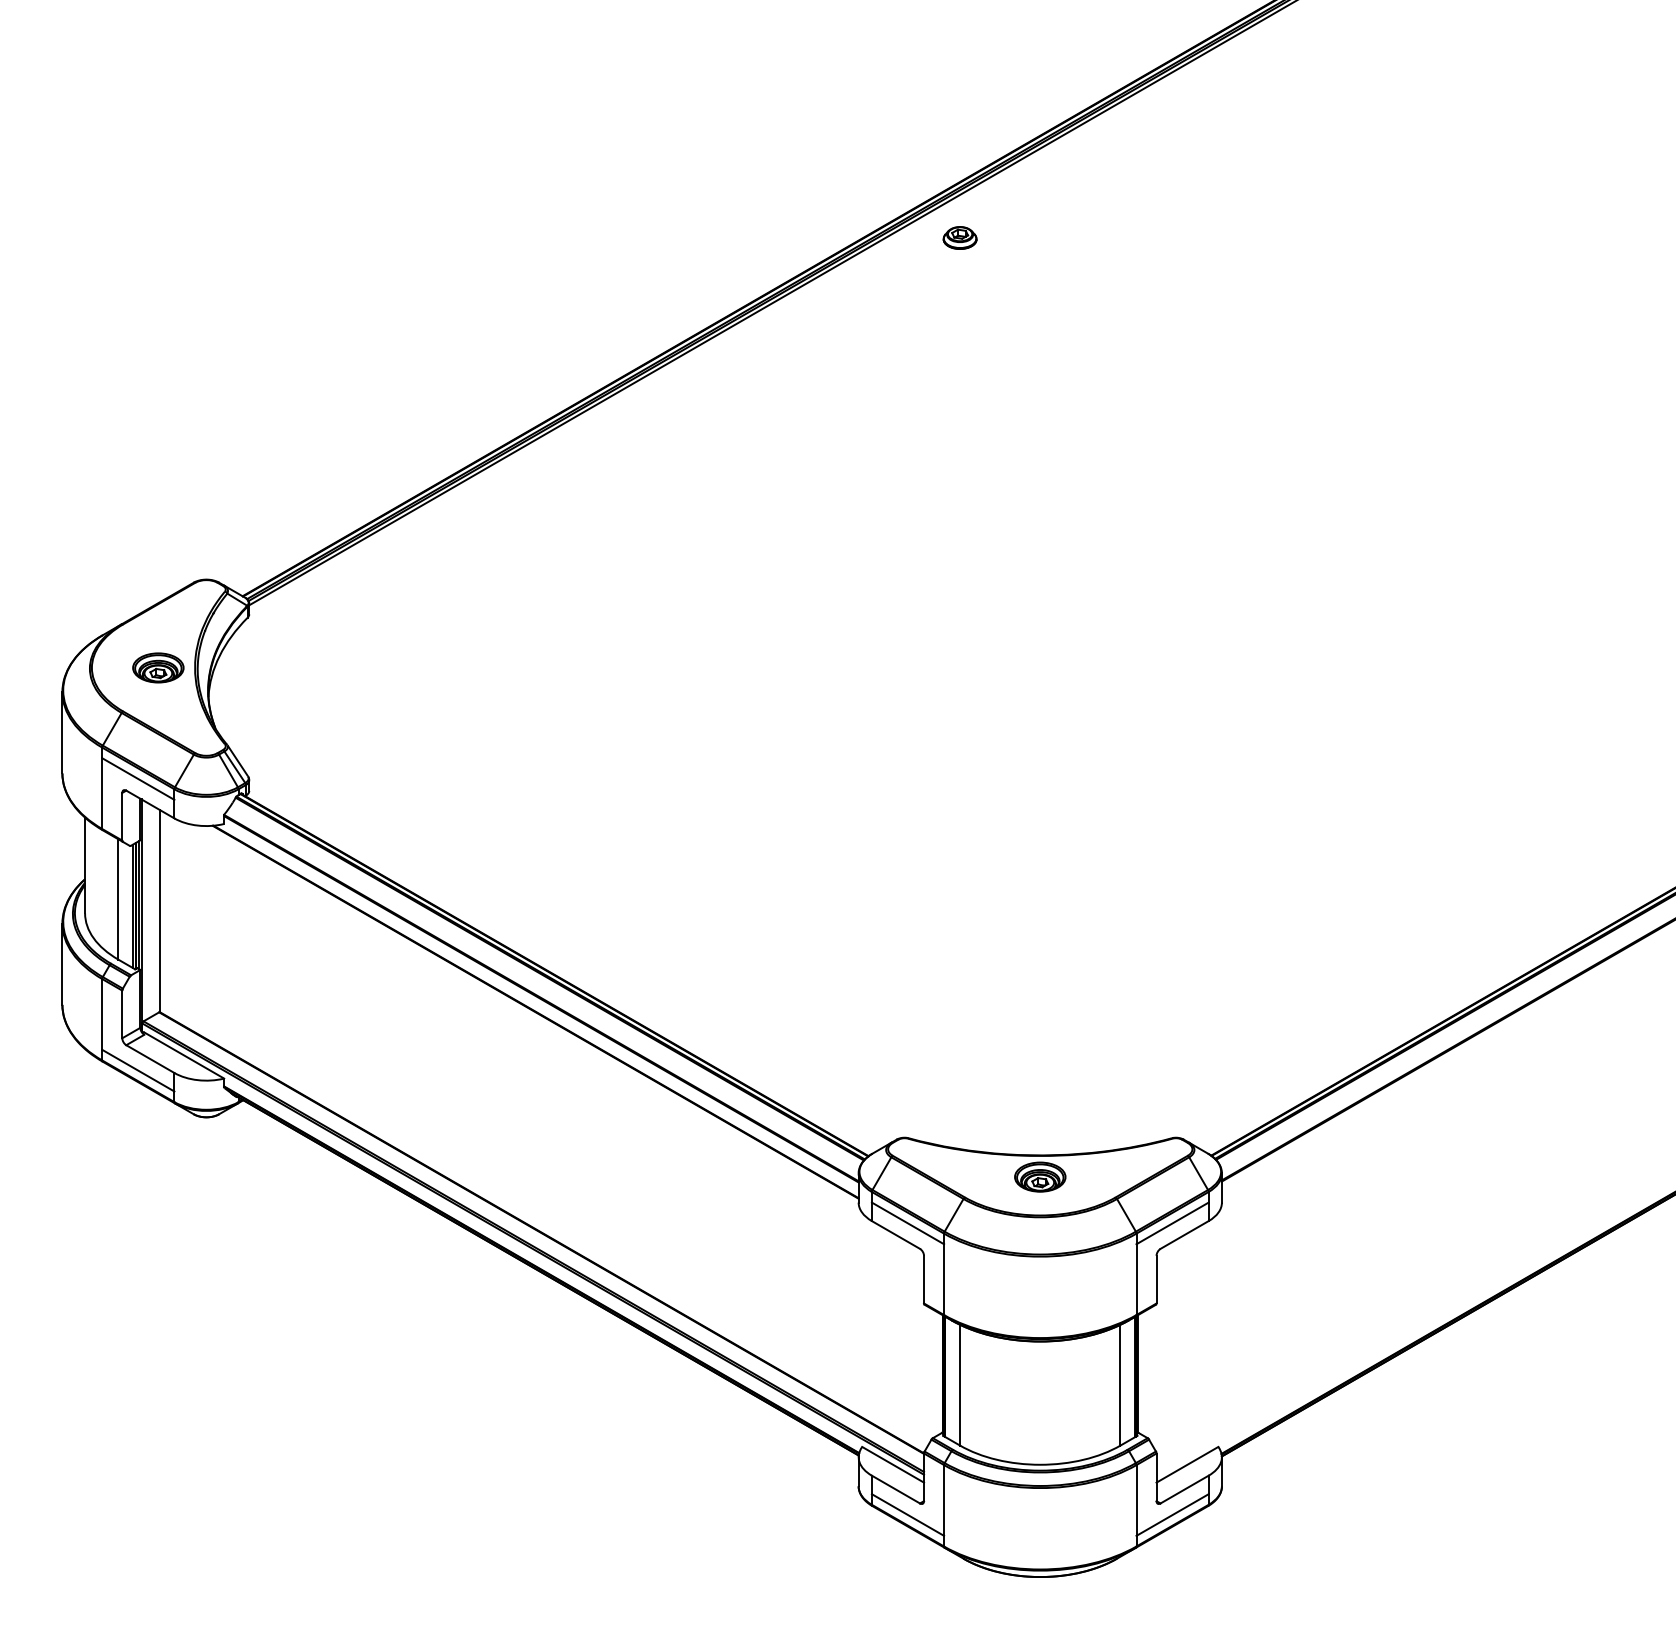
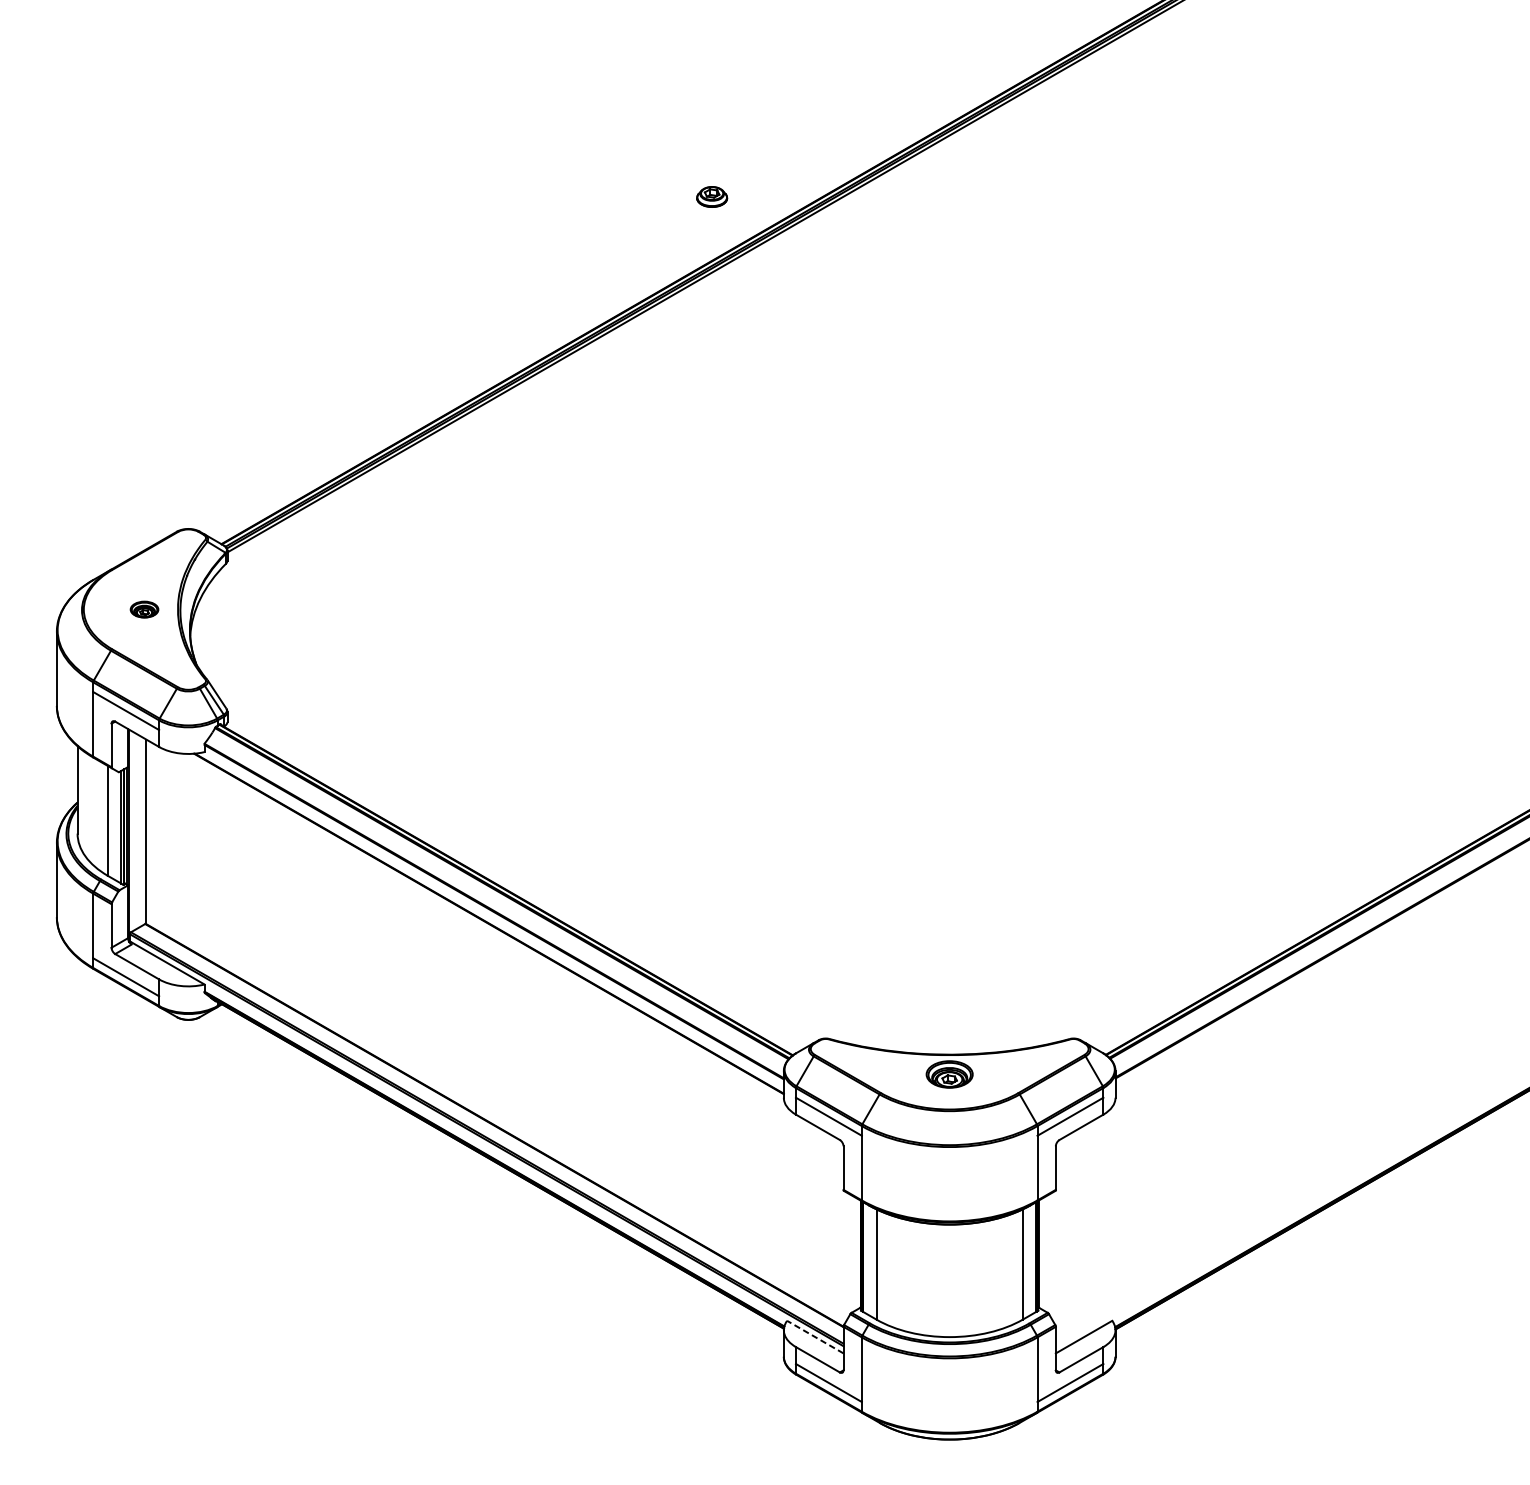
part: (959, 237) -> (711, 196), moved
part: (158, 667) -> (144, 609), size x0.6
line: (893, 1464) -> (815, 1336), solid -> dashed

